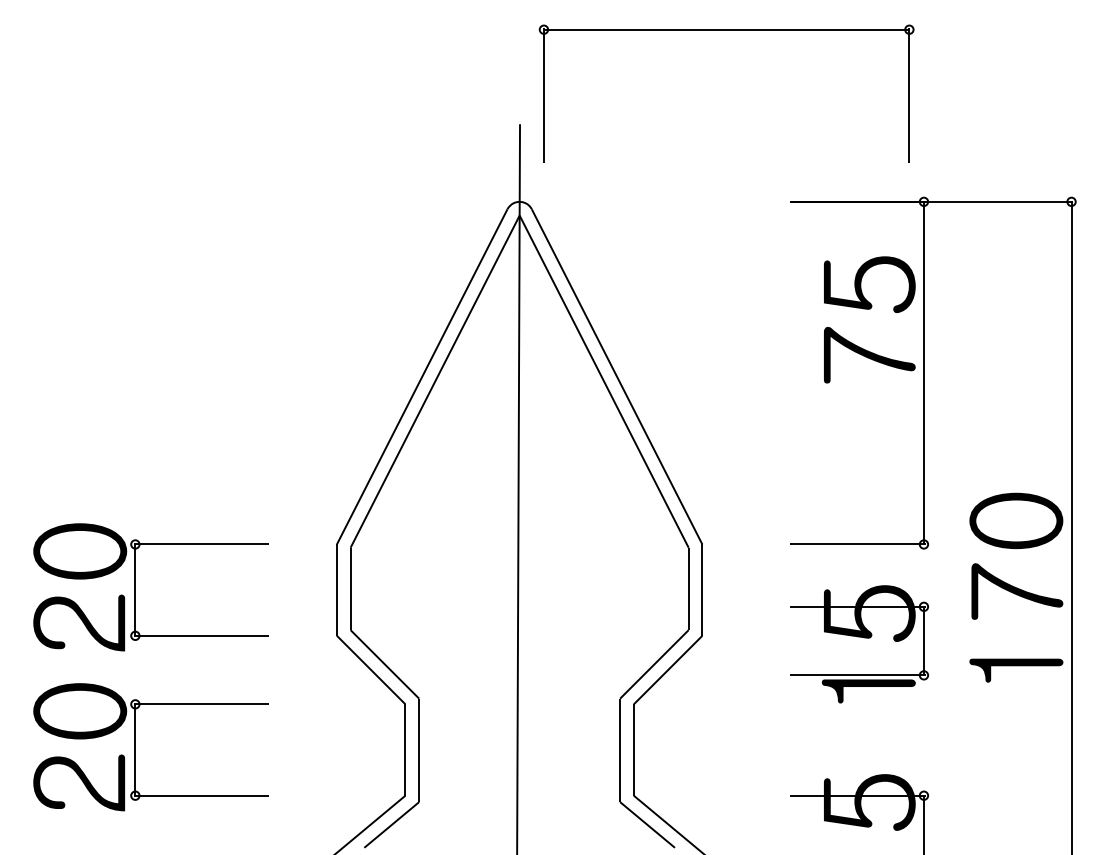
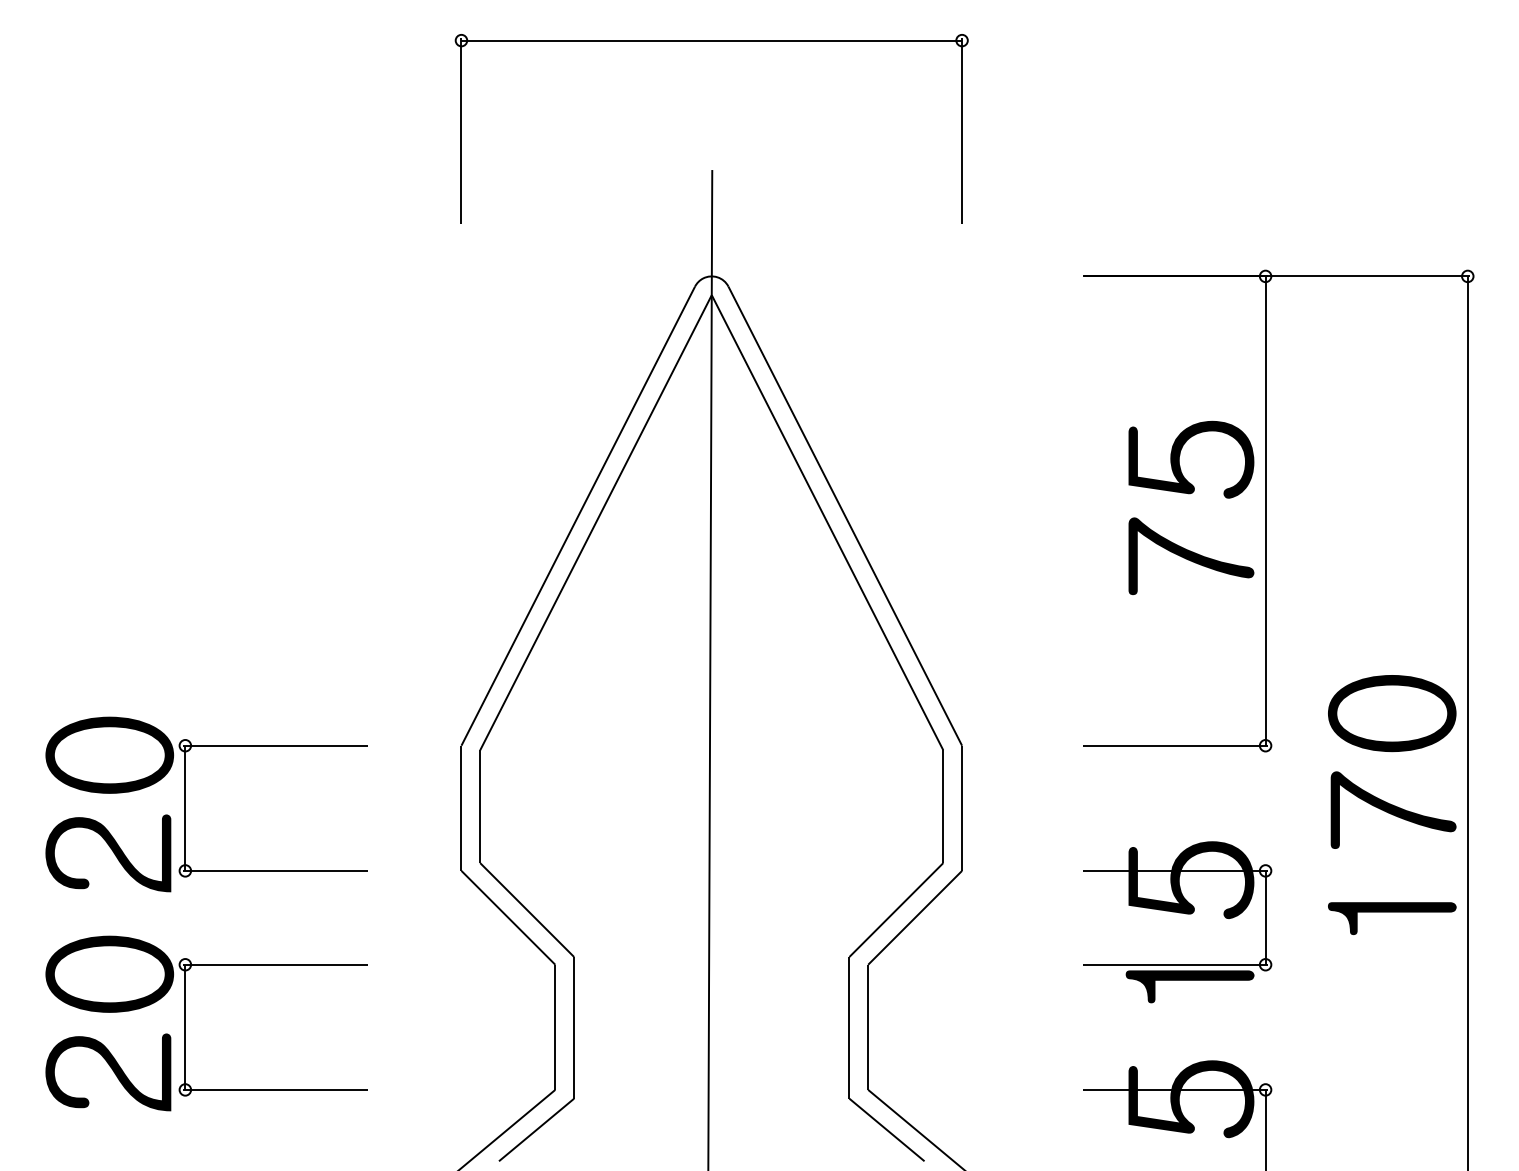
part: (726, 30) -> (711, 41), moved
text: (869, 319) -> (1191, 507), moved
part: (859, 637) -> (1177, 912), moved

